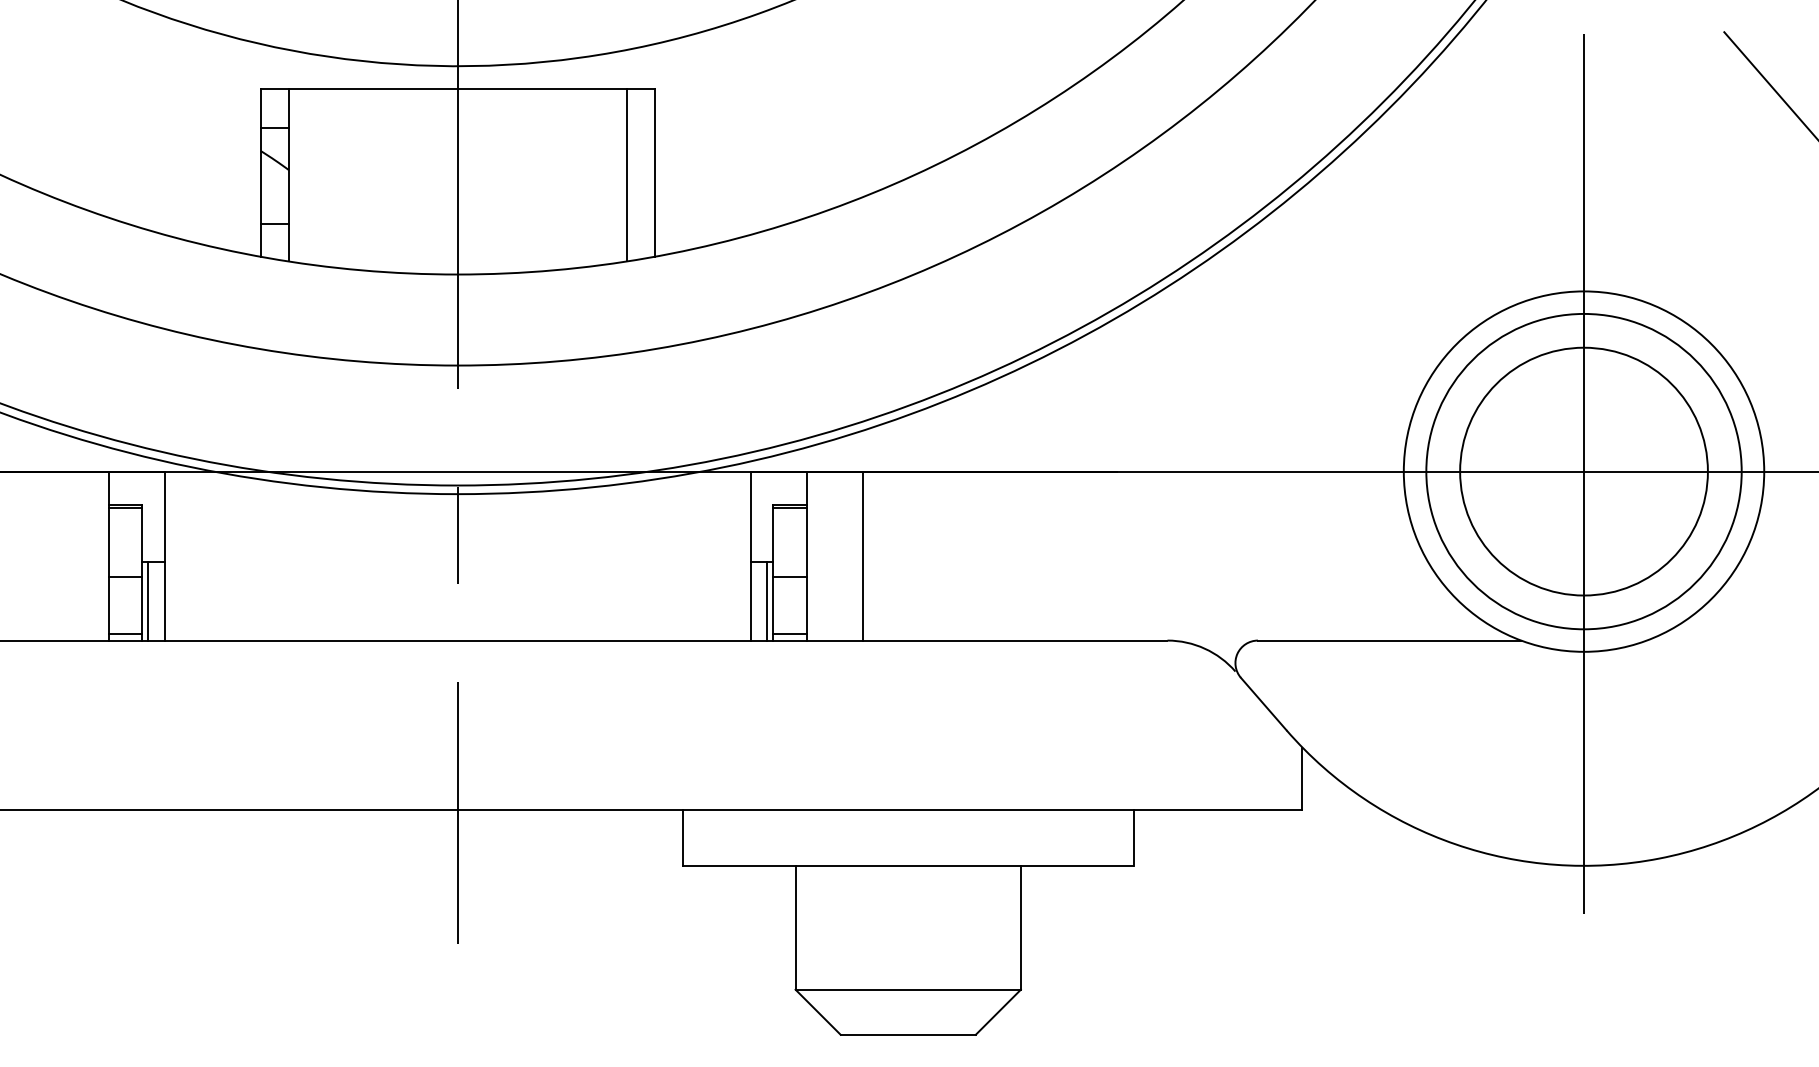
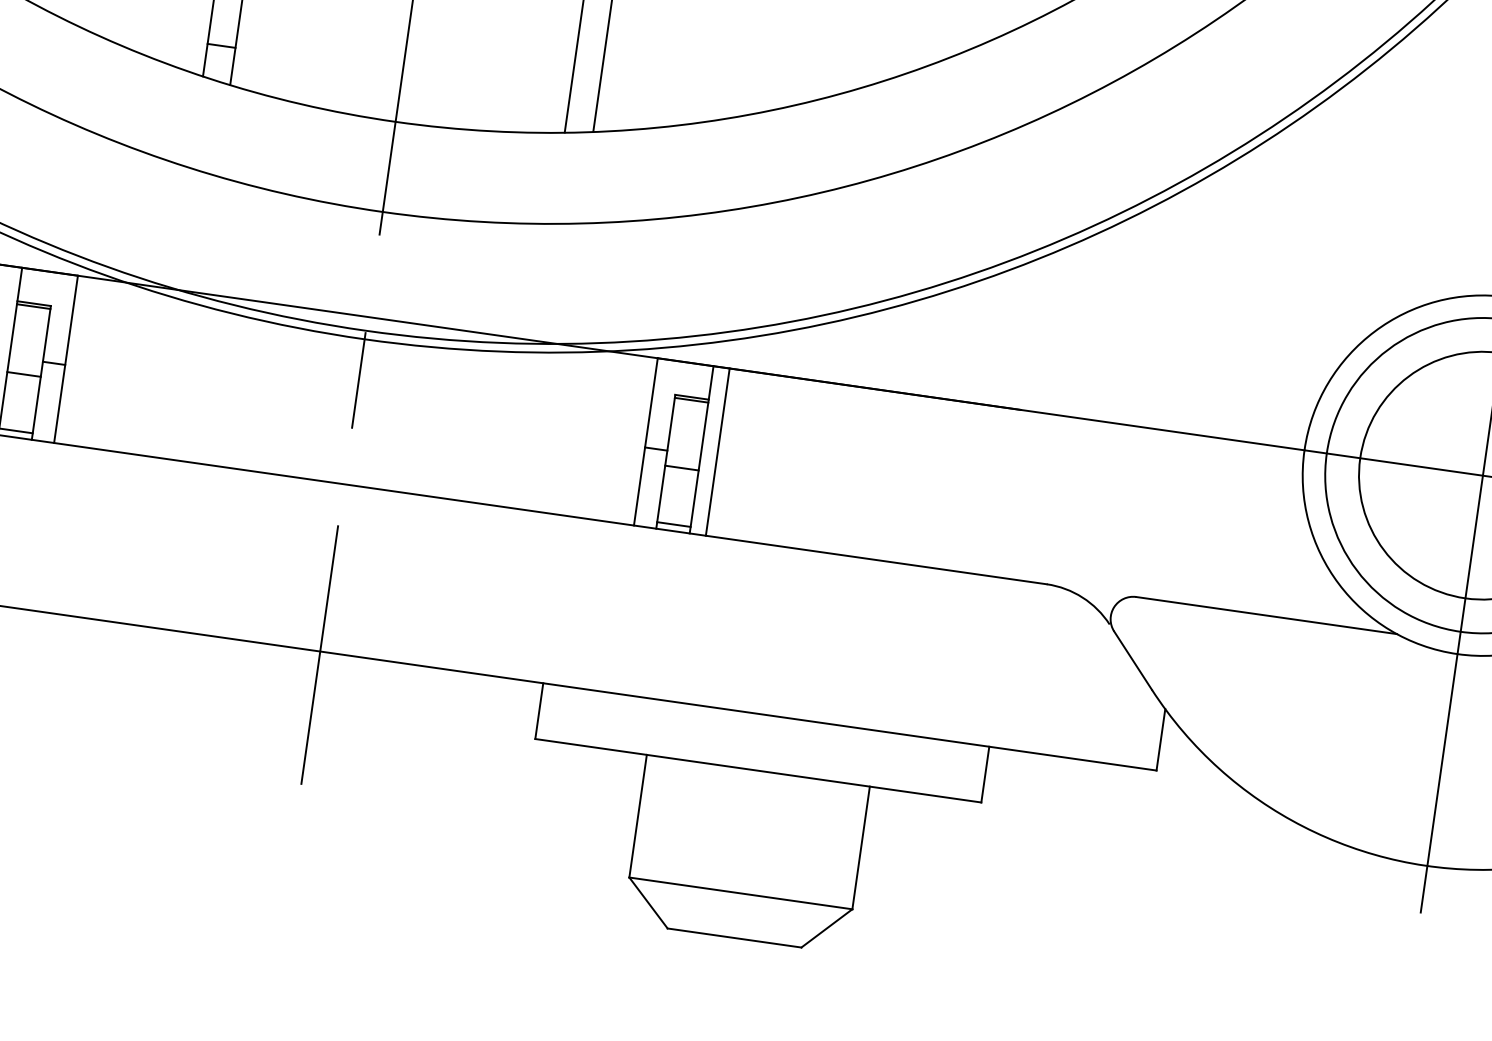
line: (863, 555) -> (718, 451), moved
line: (147, 600) -> (42, 400), removed
line: (767, 600) -> (656, 488), removed

